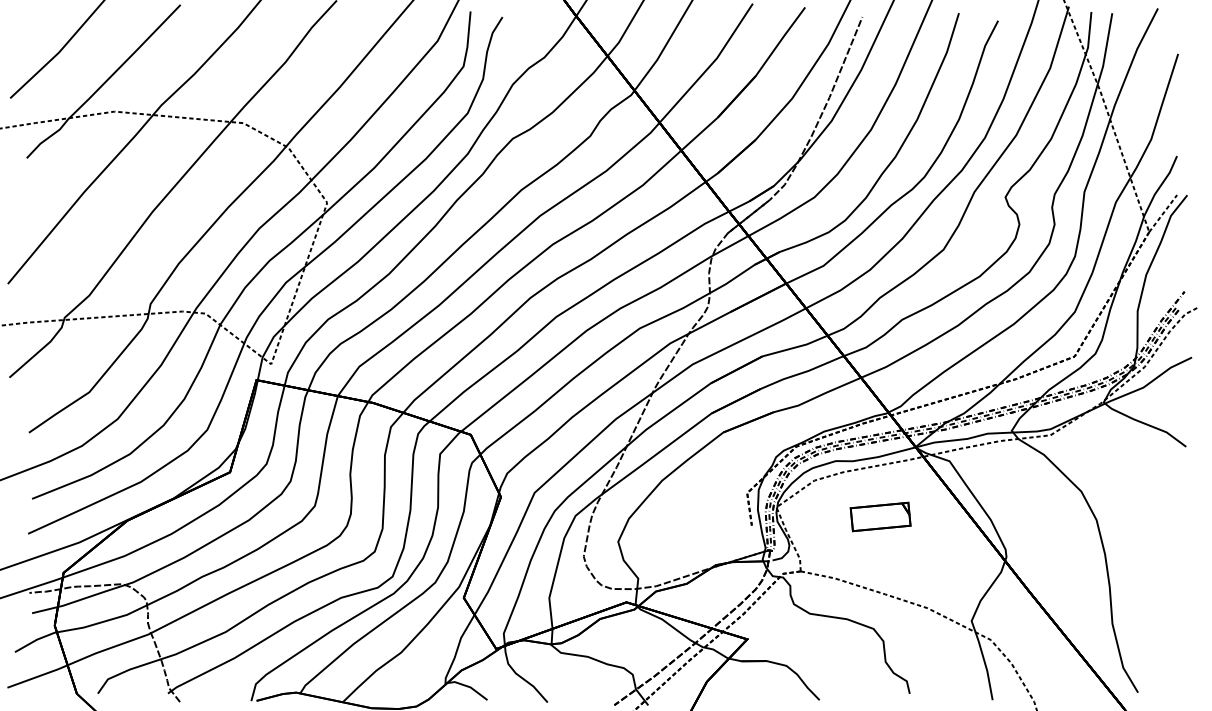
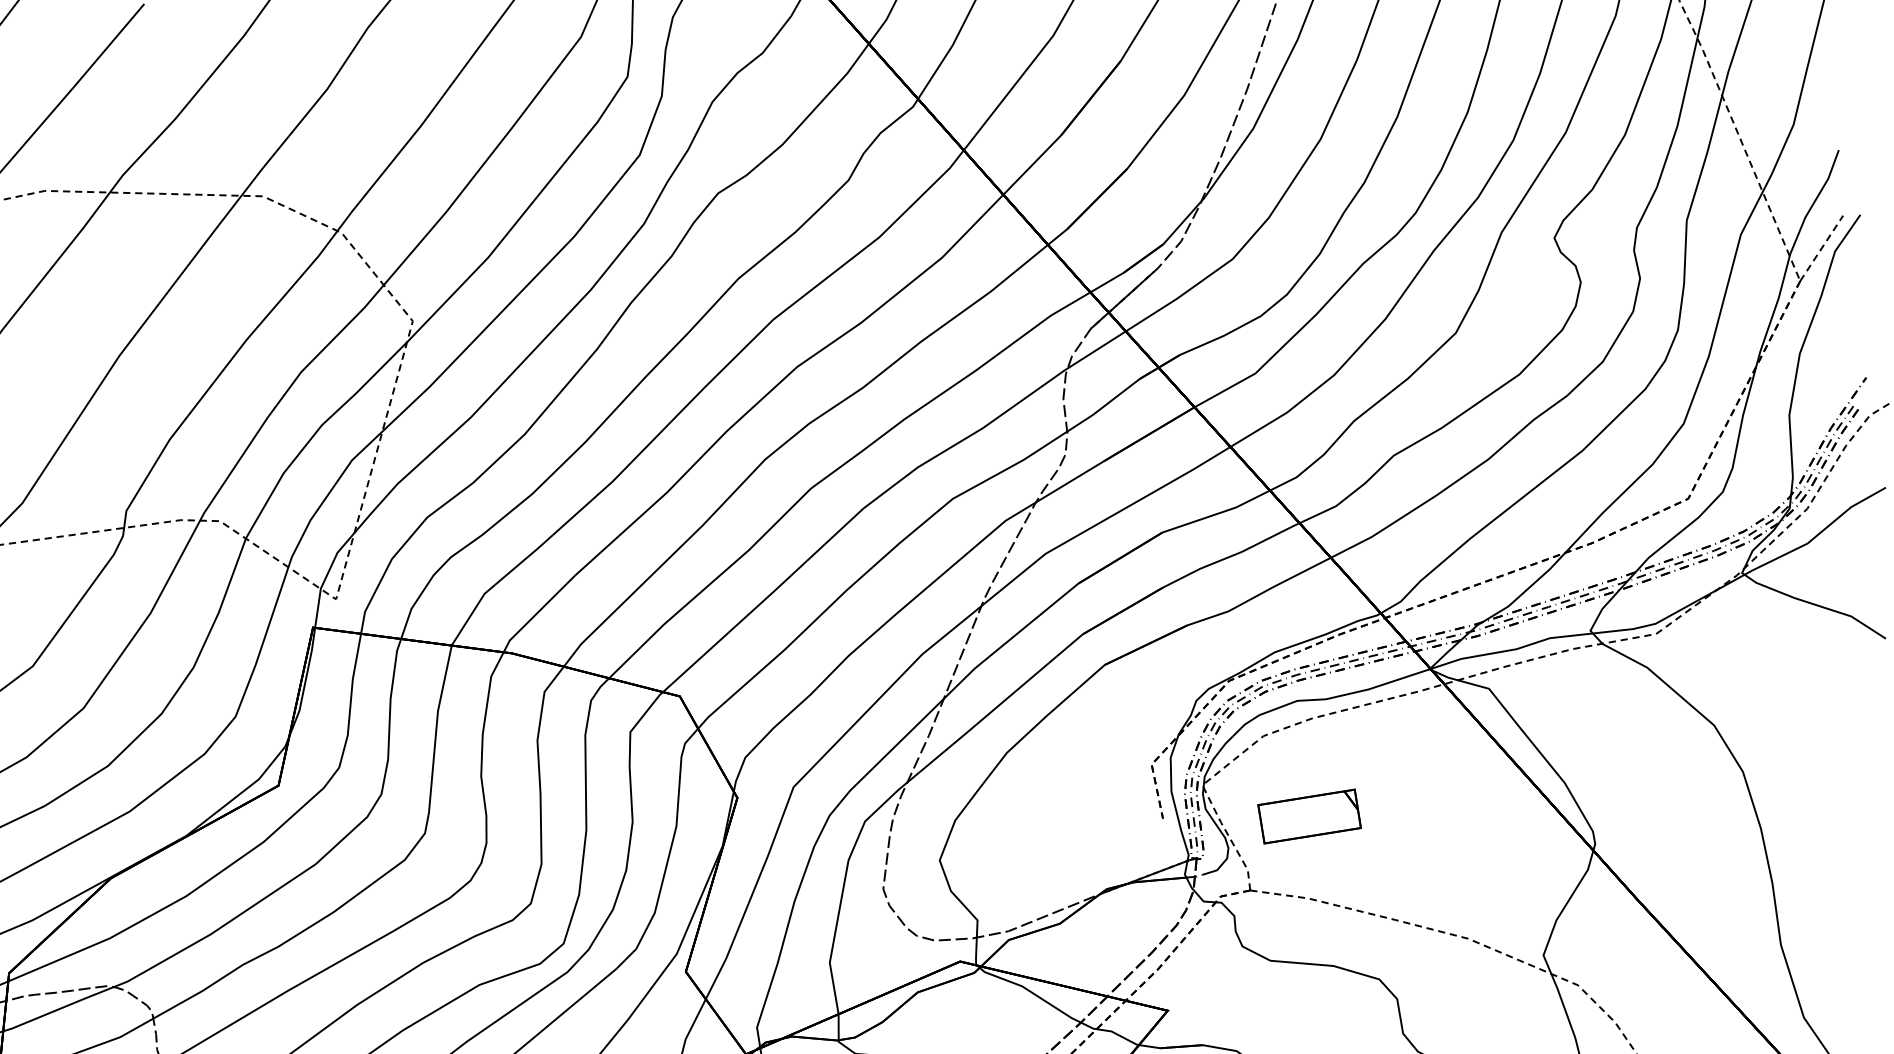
part: (880, 516) -> (1309, 815), moved

